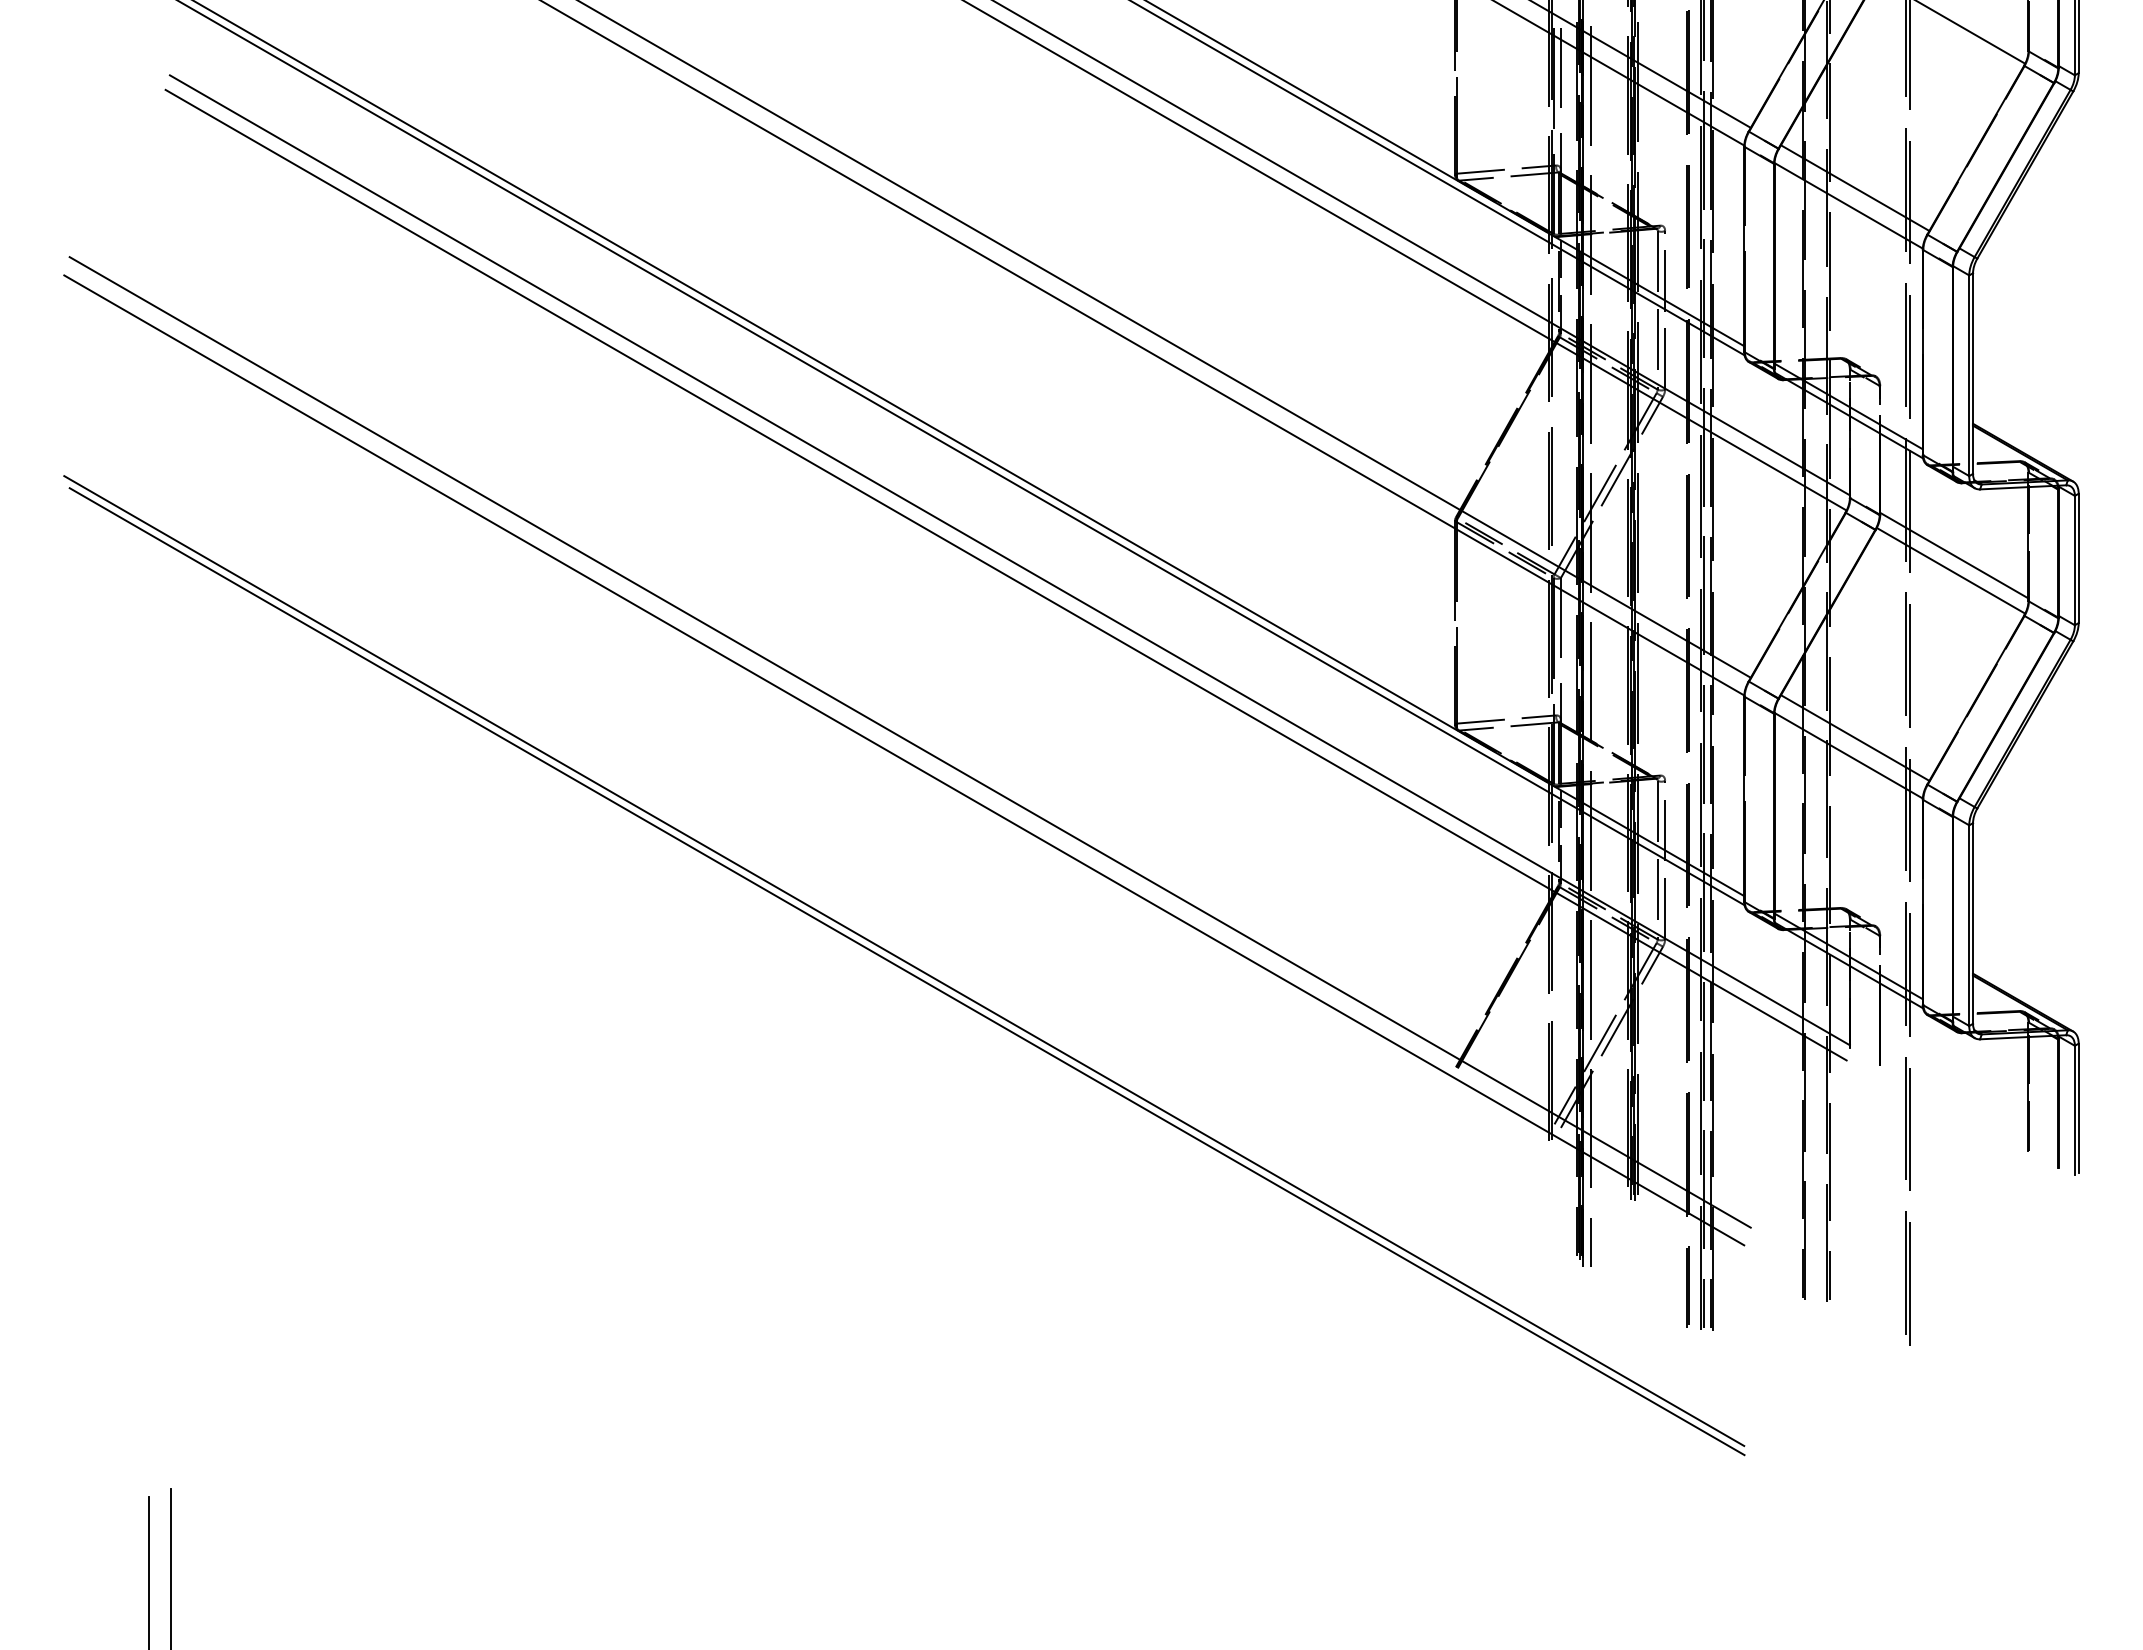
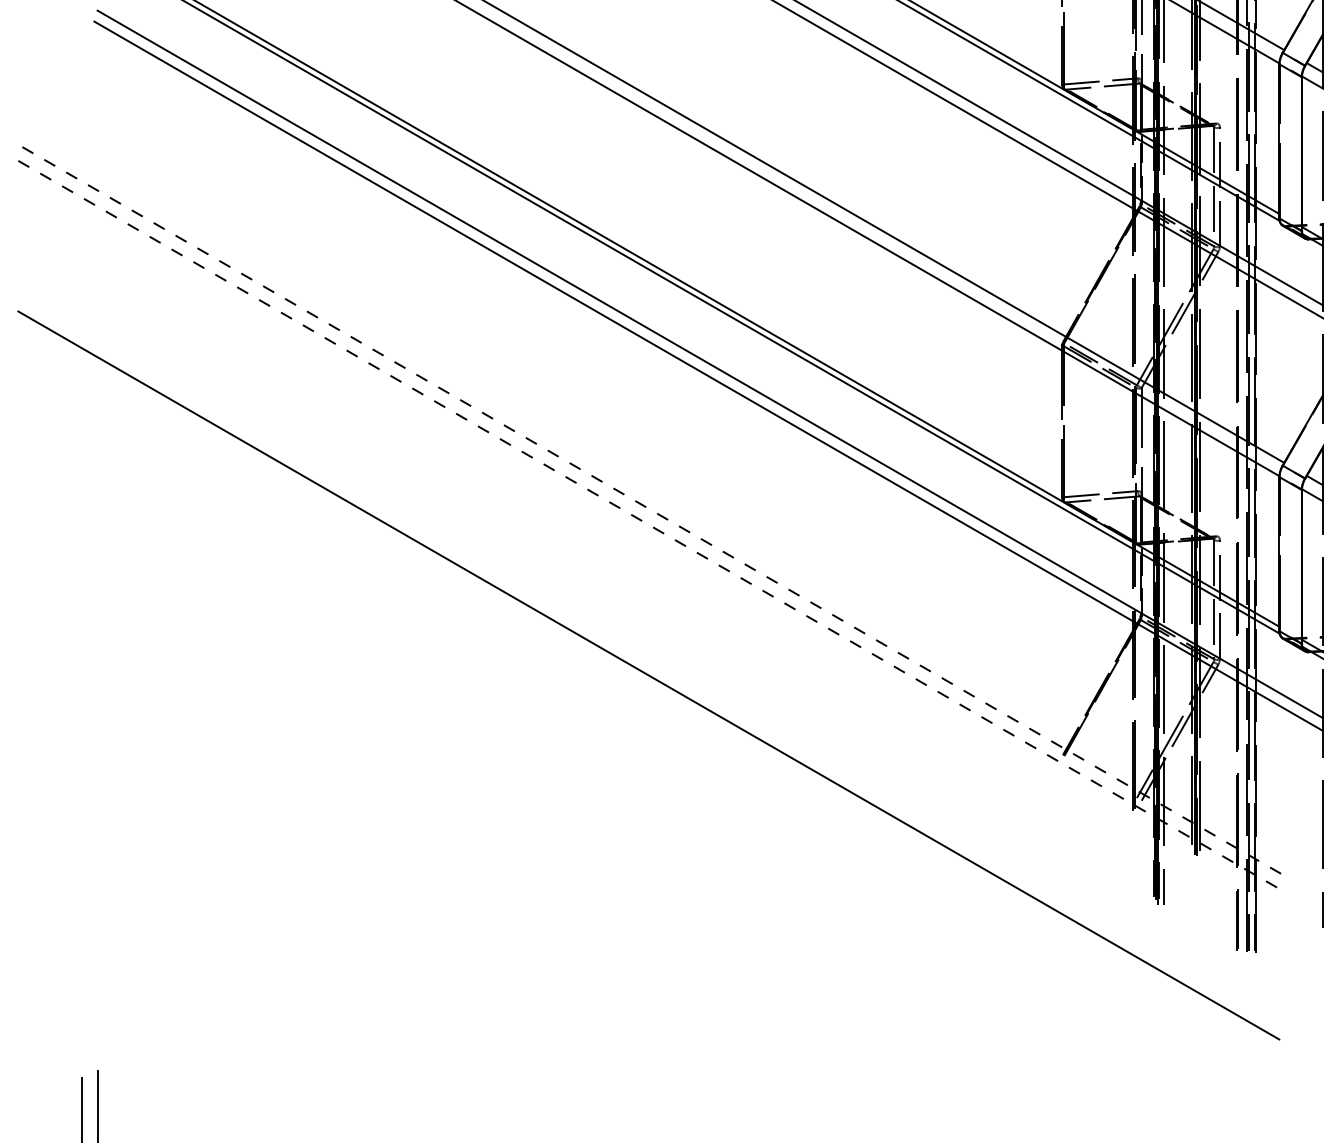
line: (910, 742) -> (653, 511), solid -> dashed
line: (904, 760) -> (648, 524), solid -> dashed
line: (906, 971) -> (650, 683), removed

